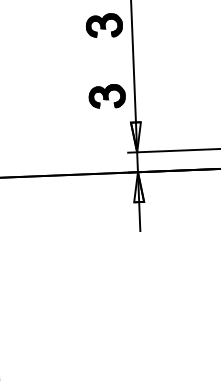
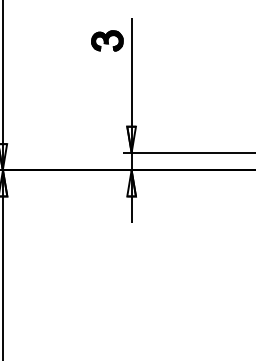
part: (107, 95) -> (107, 102), removed

